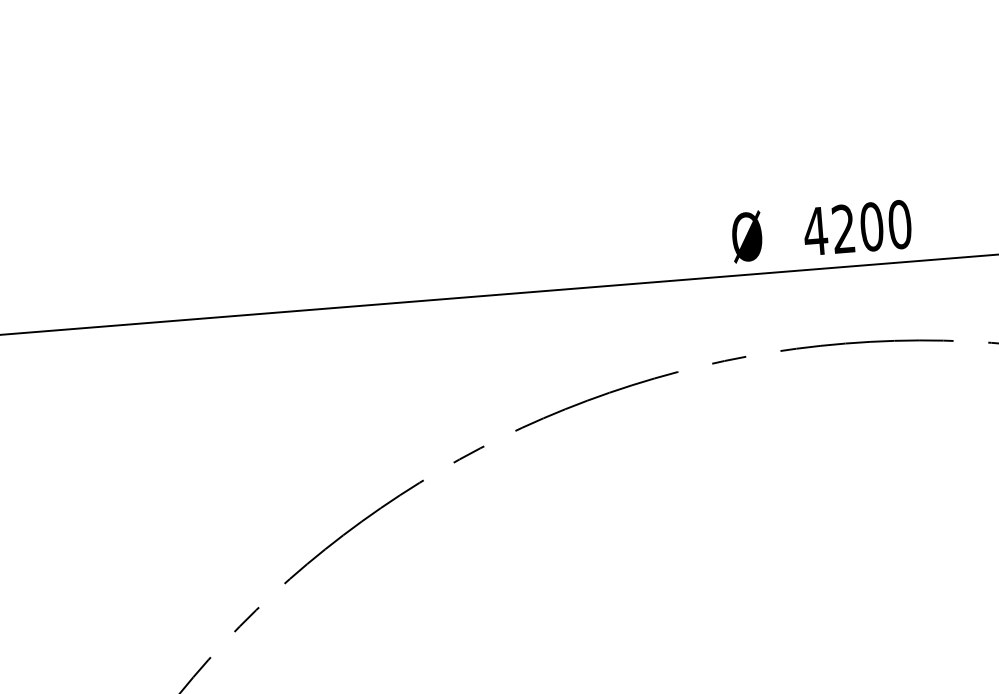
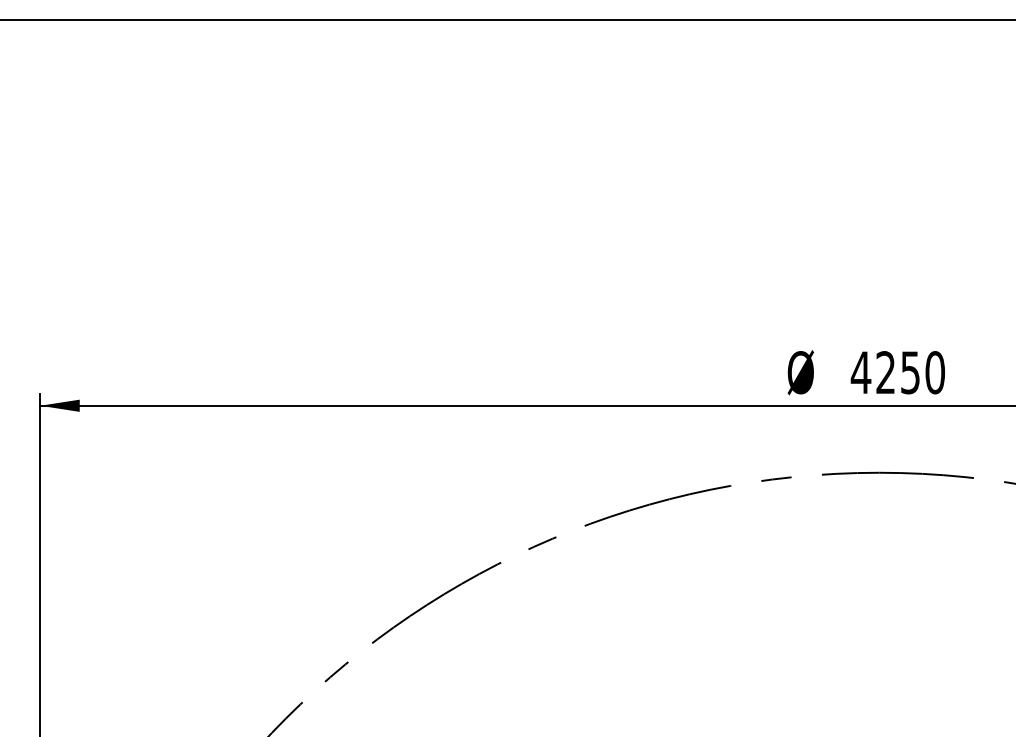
text: (871, 226) -> (910, 372), 4200 -> 4250

